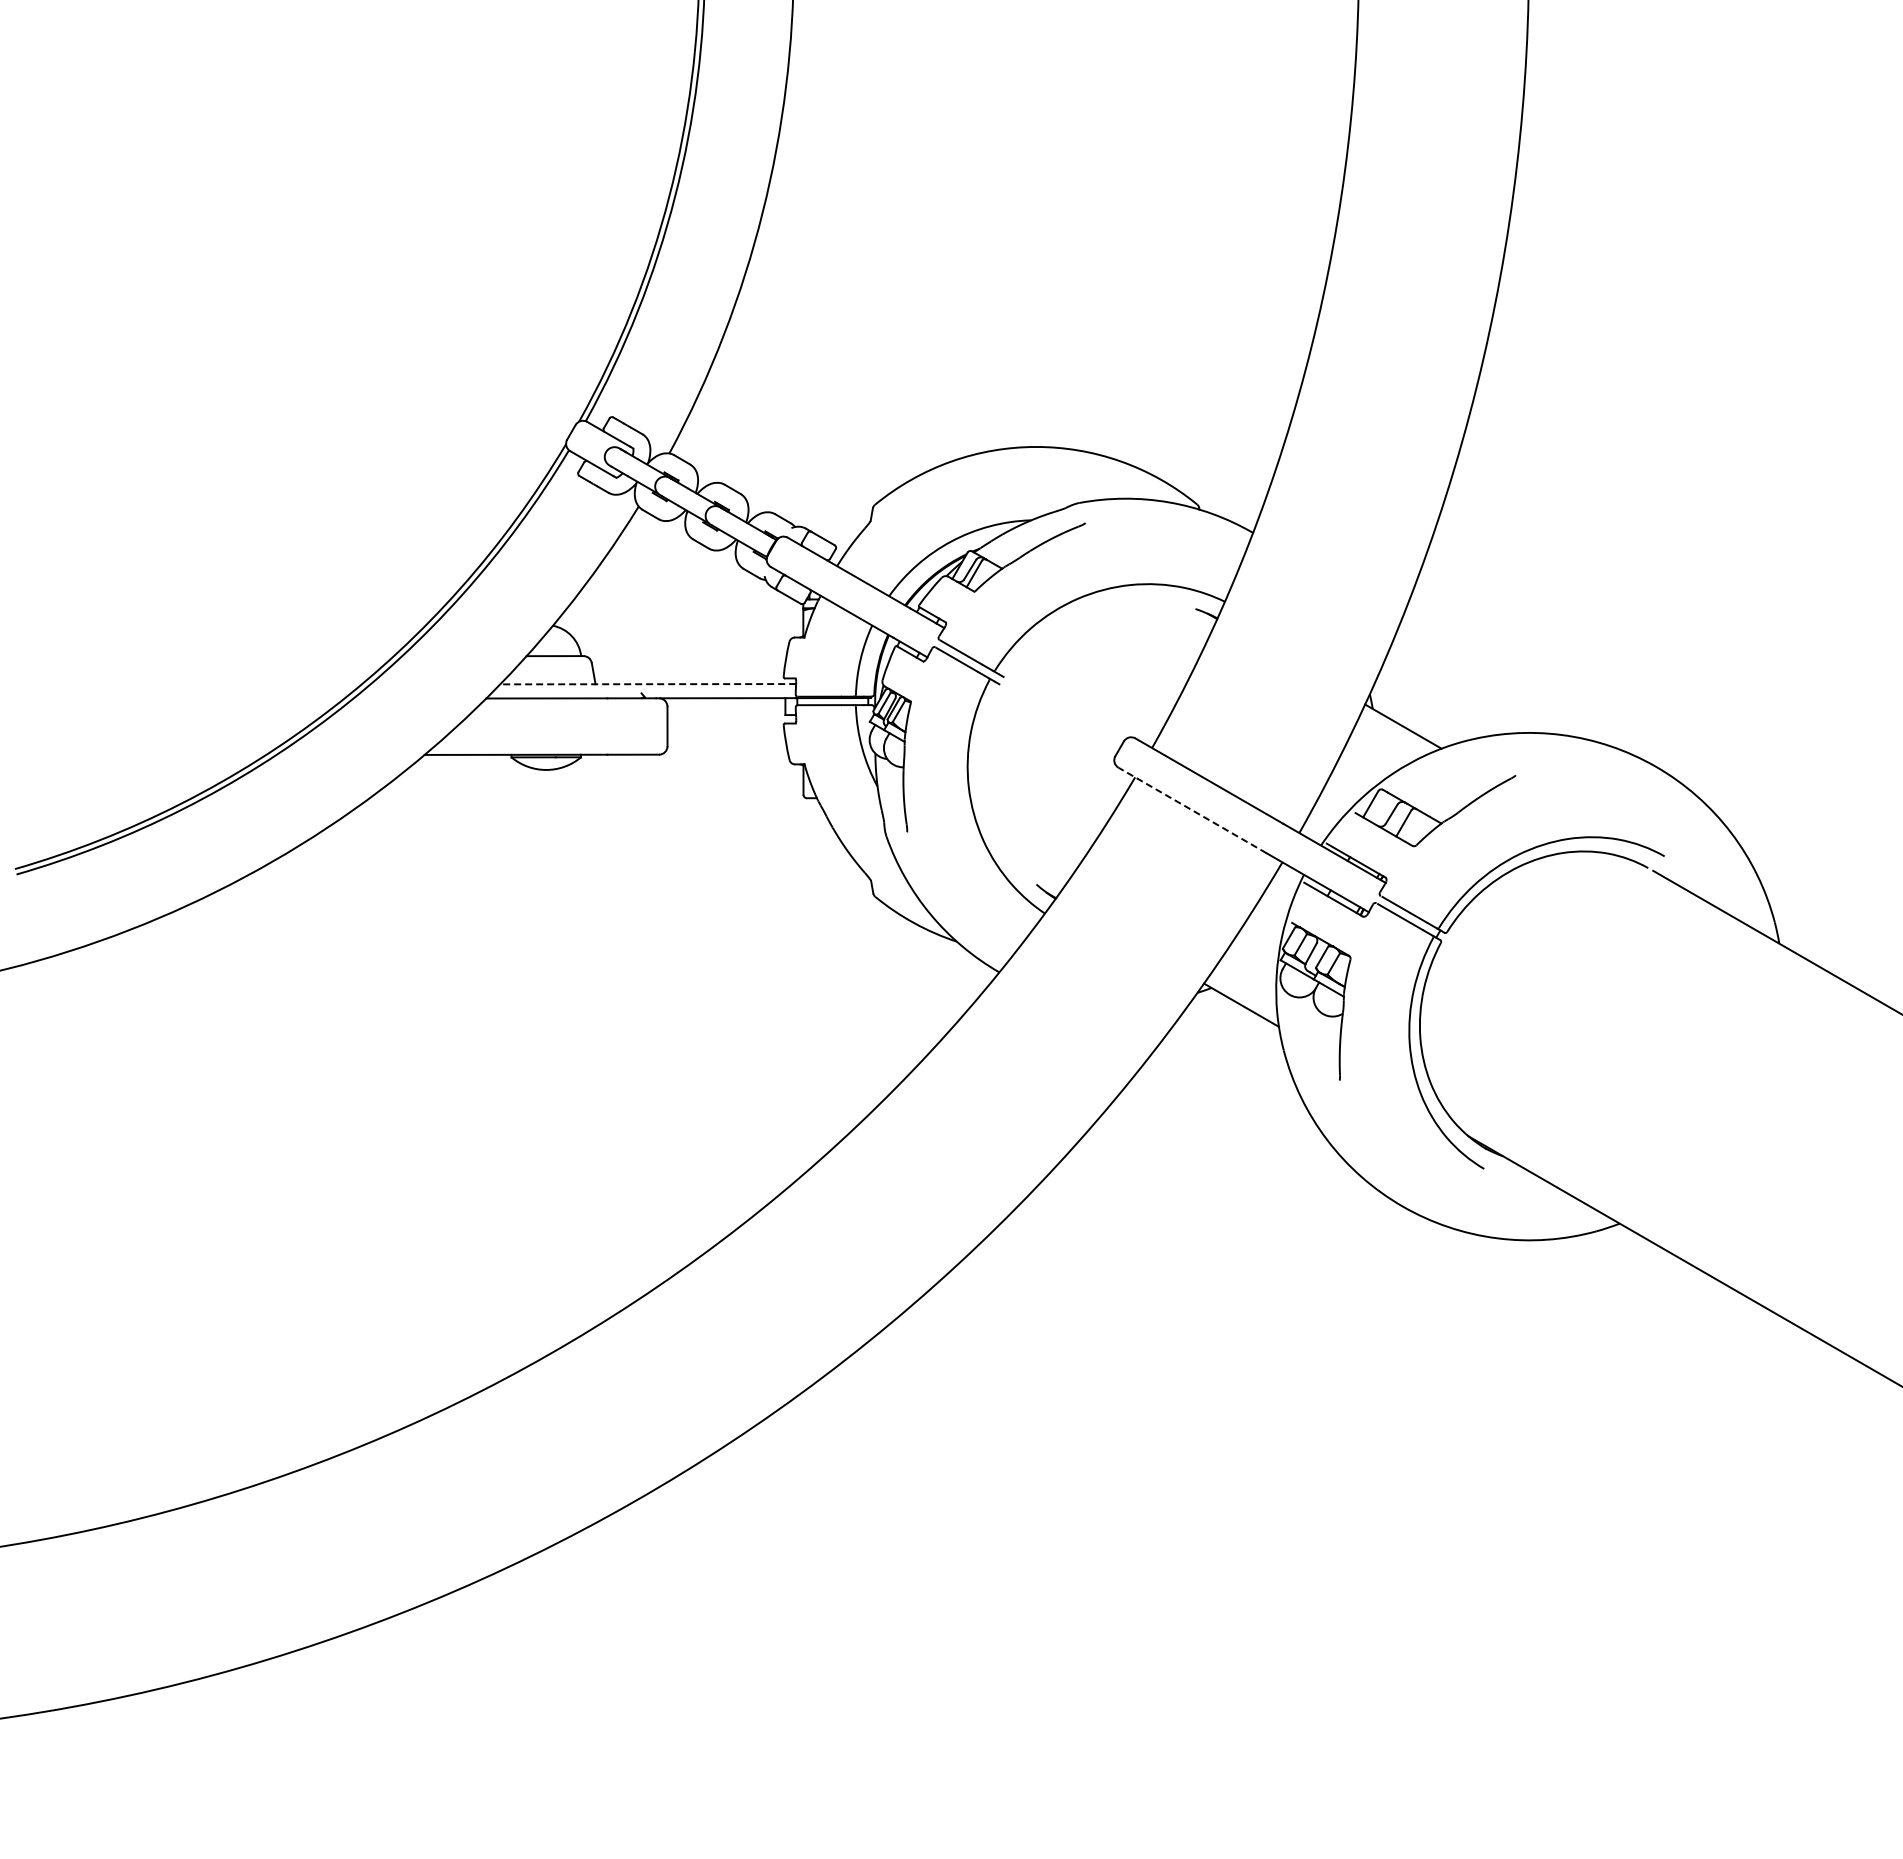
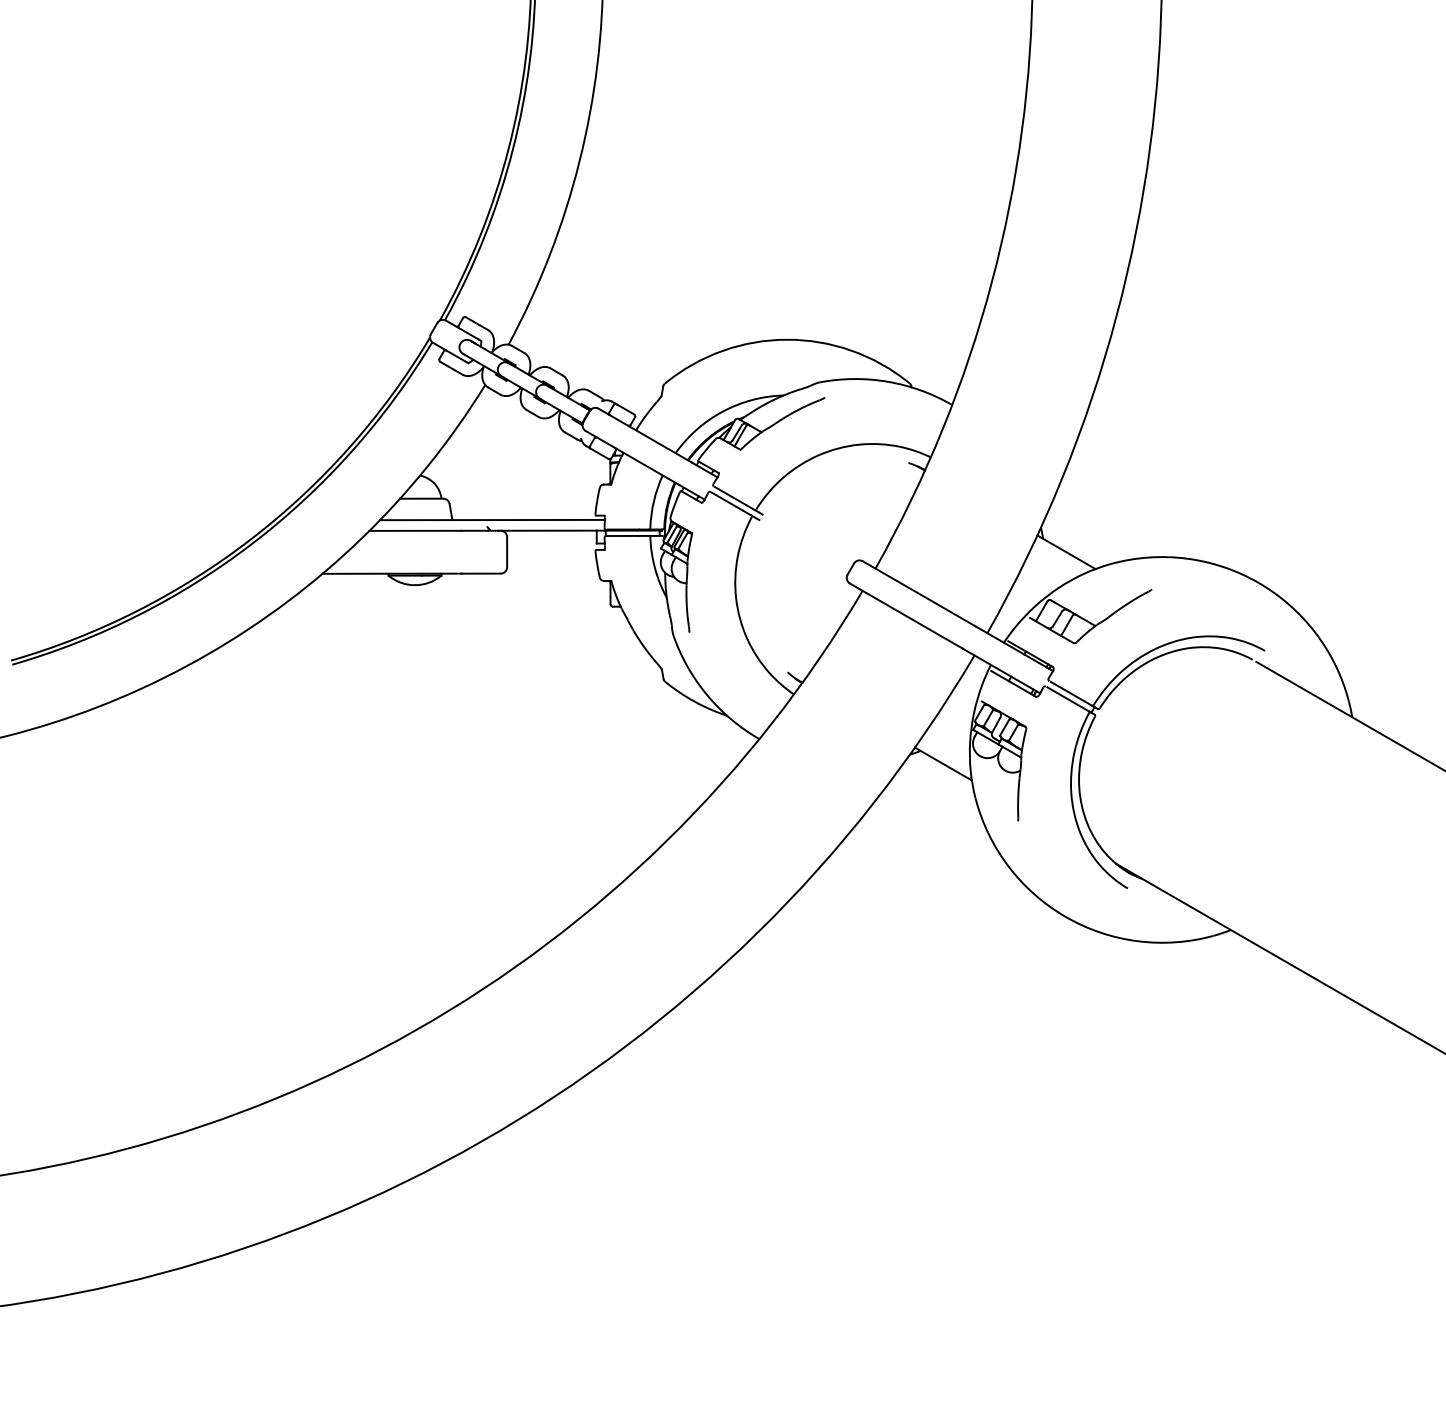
line: (648, 684) -> (492, 520), dashed -> solid
line: (1192, 810) -> (906, 616), dashed -> solid

